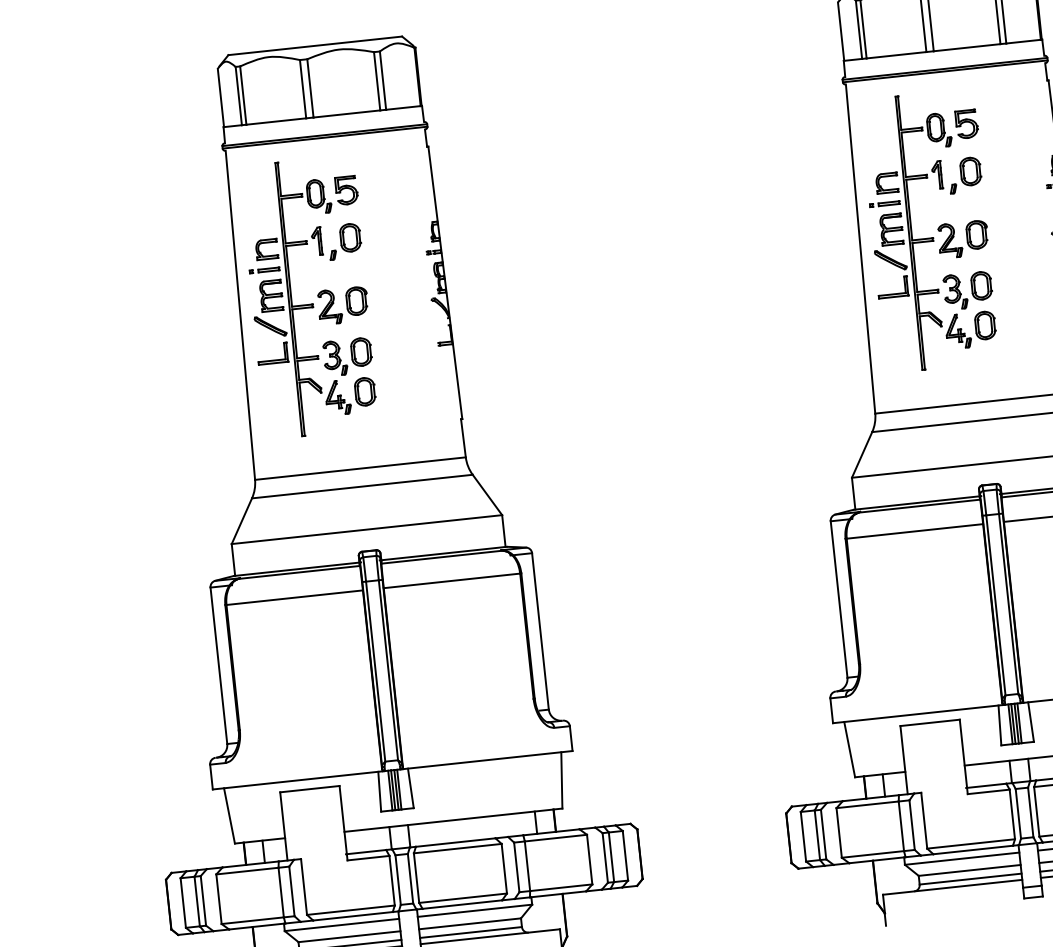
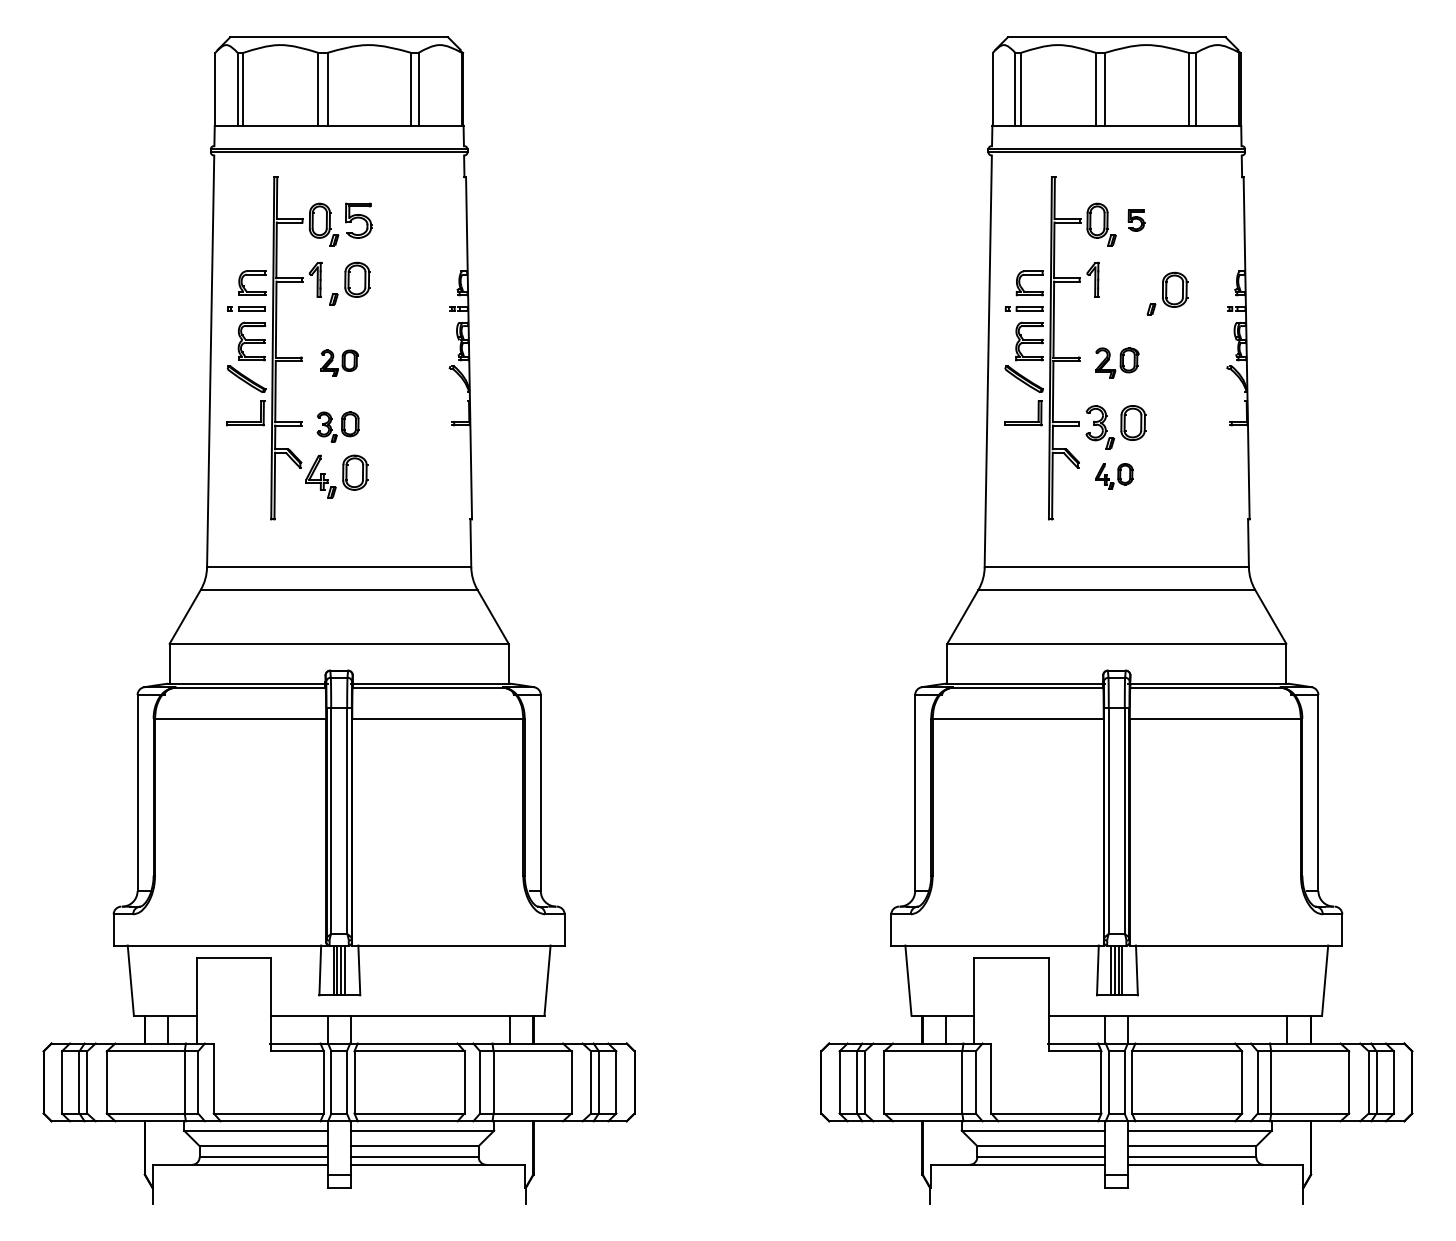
part: (966, 124) -> (1136, 220), size x0.6
part: (964, 175) -> (1167, 293), moved
part: (963, 238) -> (1117, 362), size x0.7
part: (343, 305) -> (339, 362), size x0.6
part: (971, 330) -> (1114, 476), size x0.6
part: (347, 357) -> (337, 427), size x0.7

